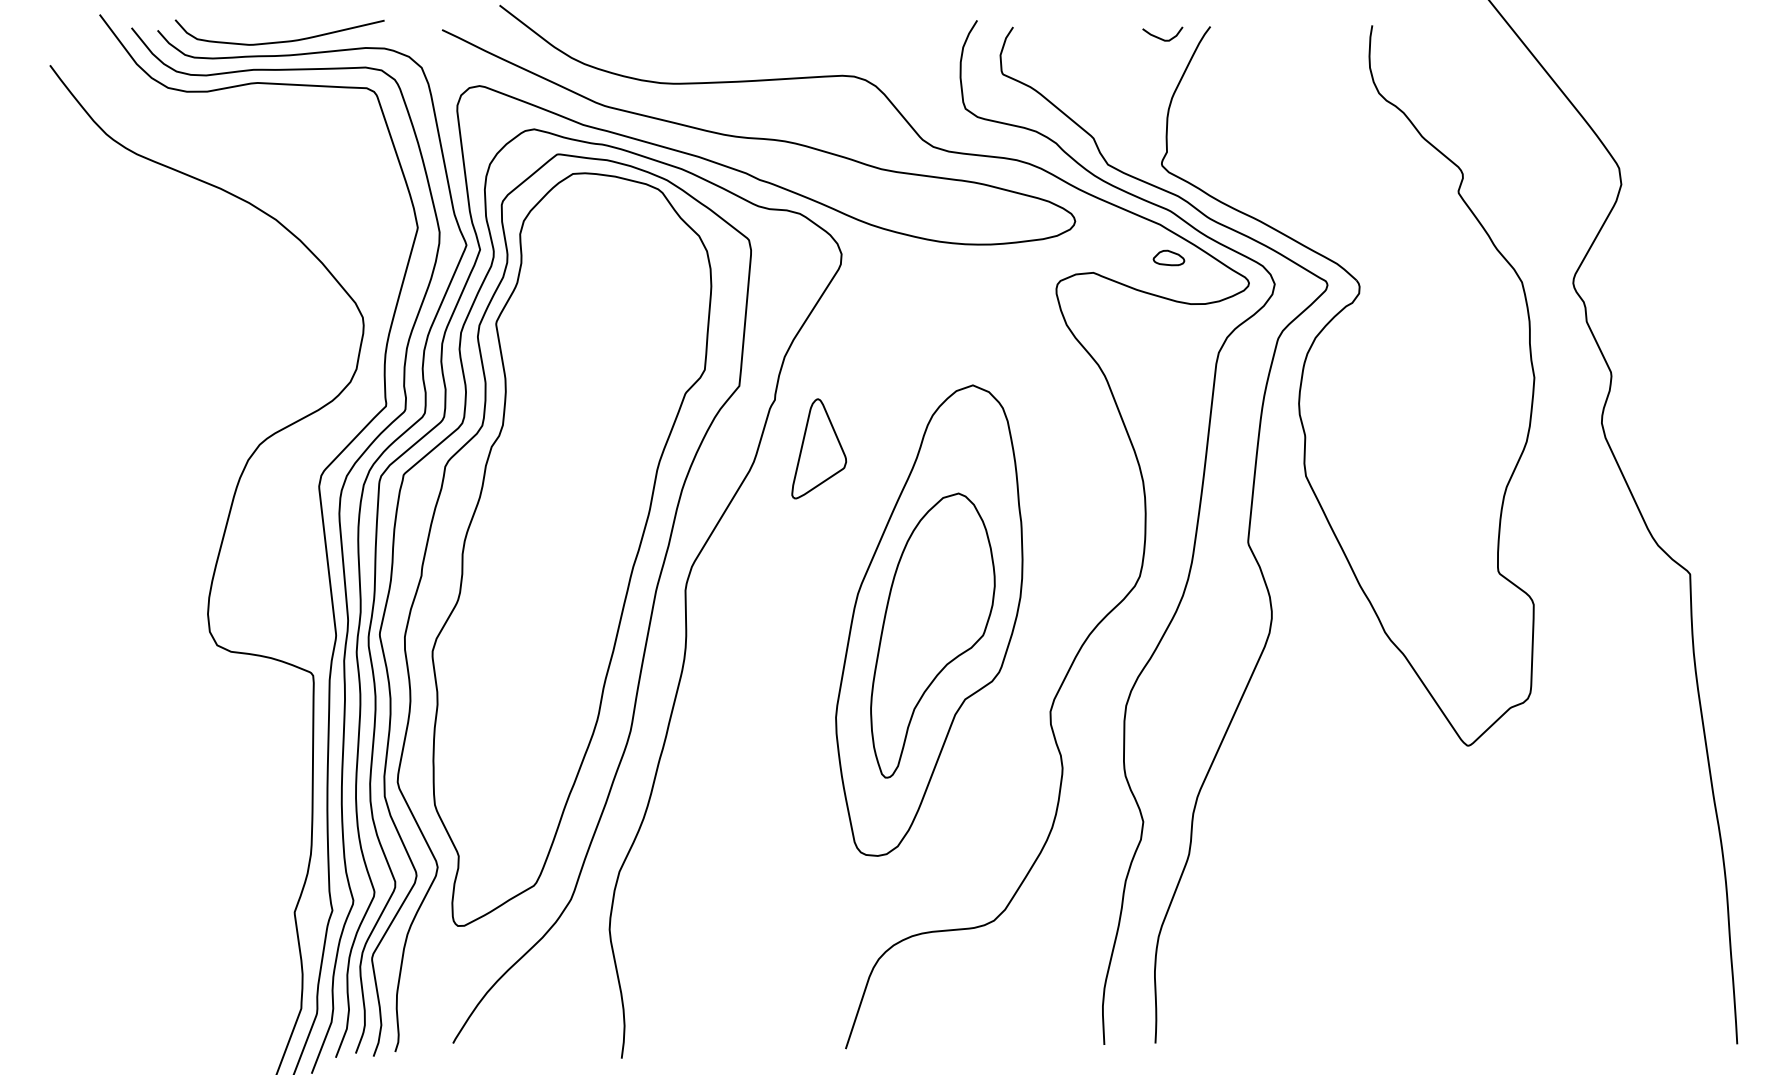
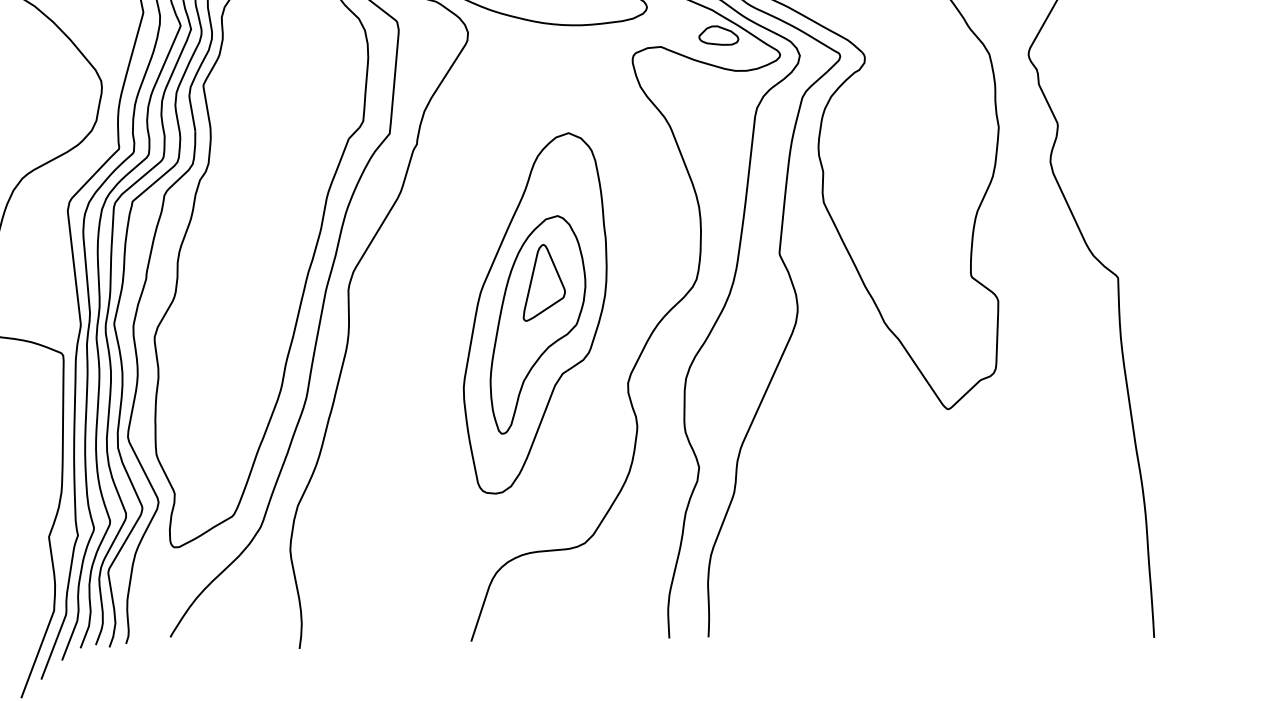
part: (1168, 257) -> (718, 35), size x1.67
part: (819, 448) -> (544, 282), moved

